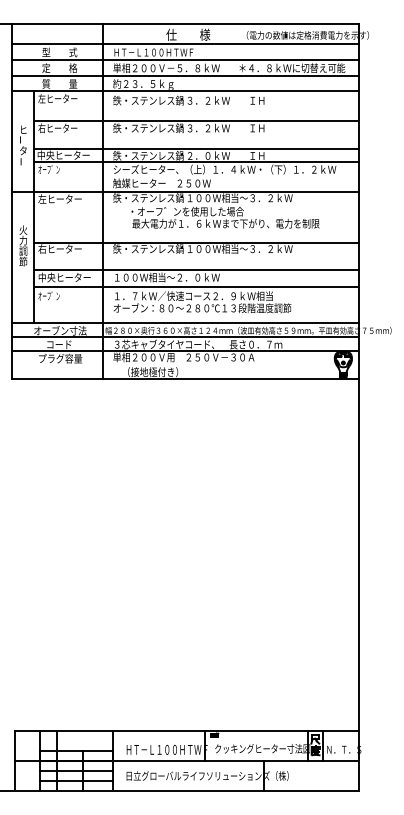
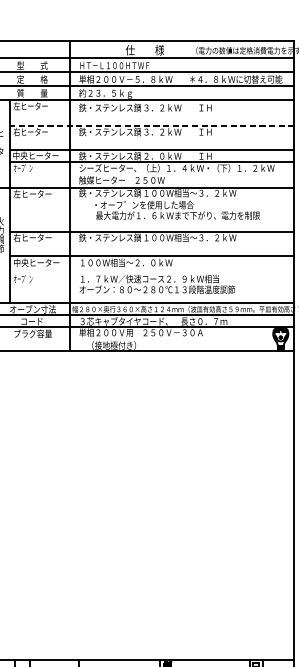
line: (195, 120) -> (151, 125), solid -> dashed
line: (196, 286) -> (152, 270), removed

